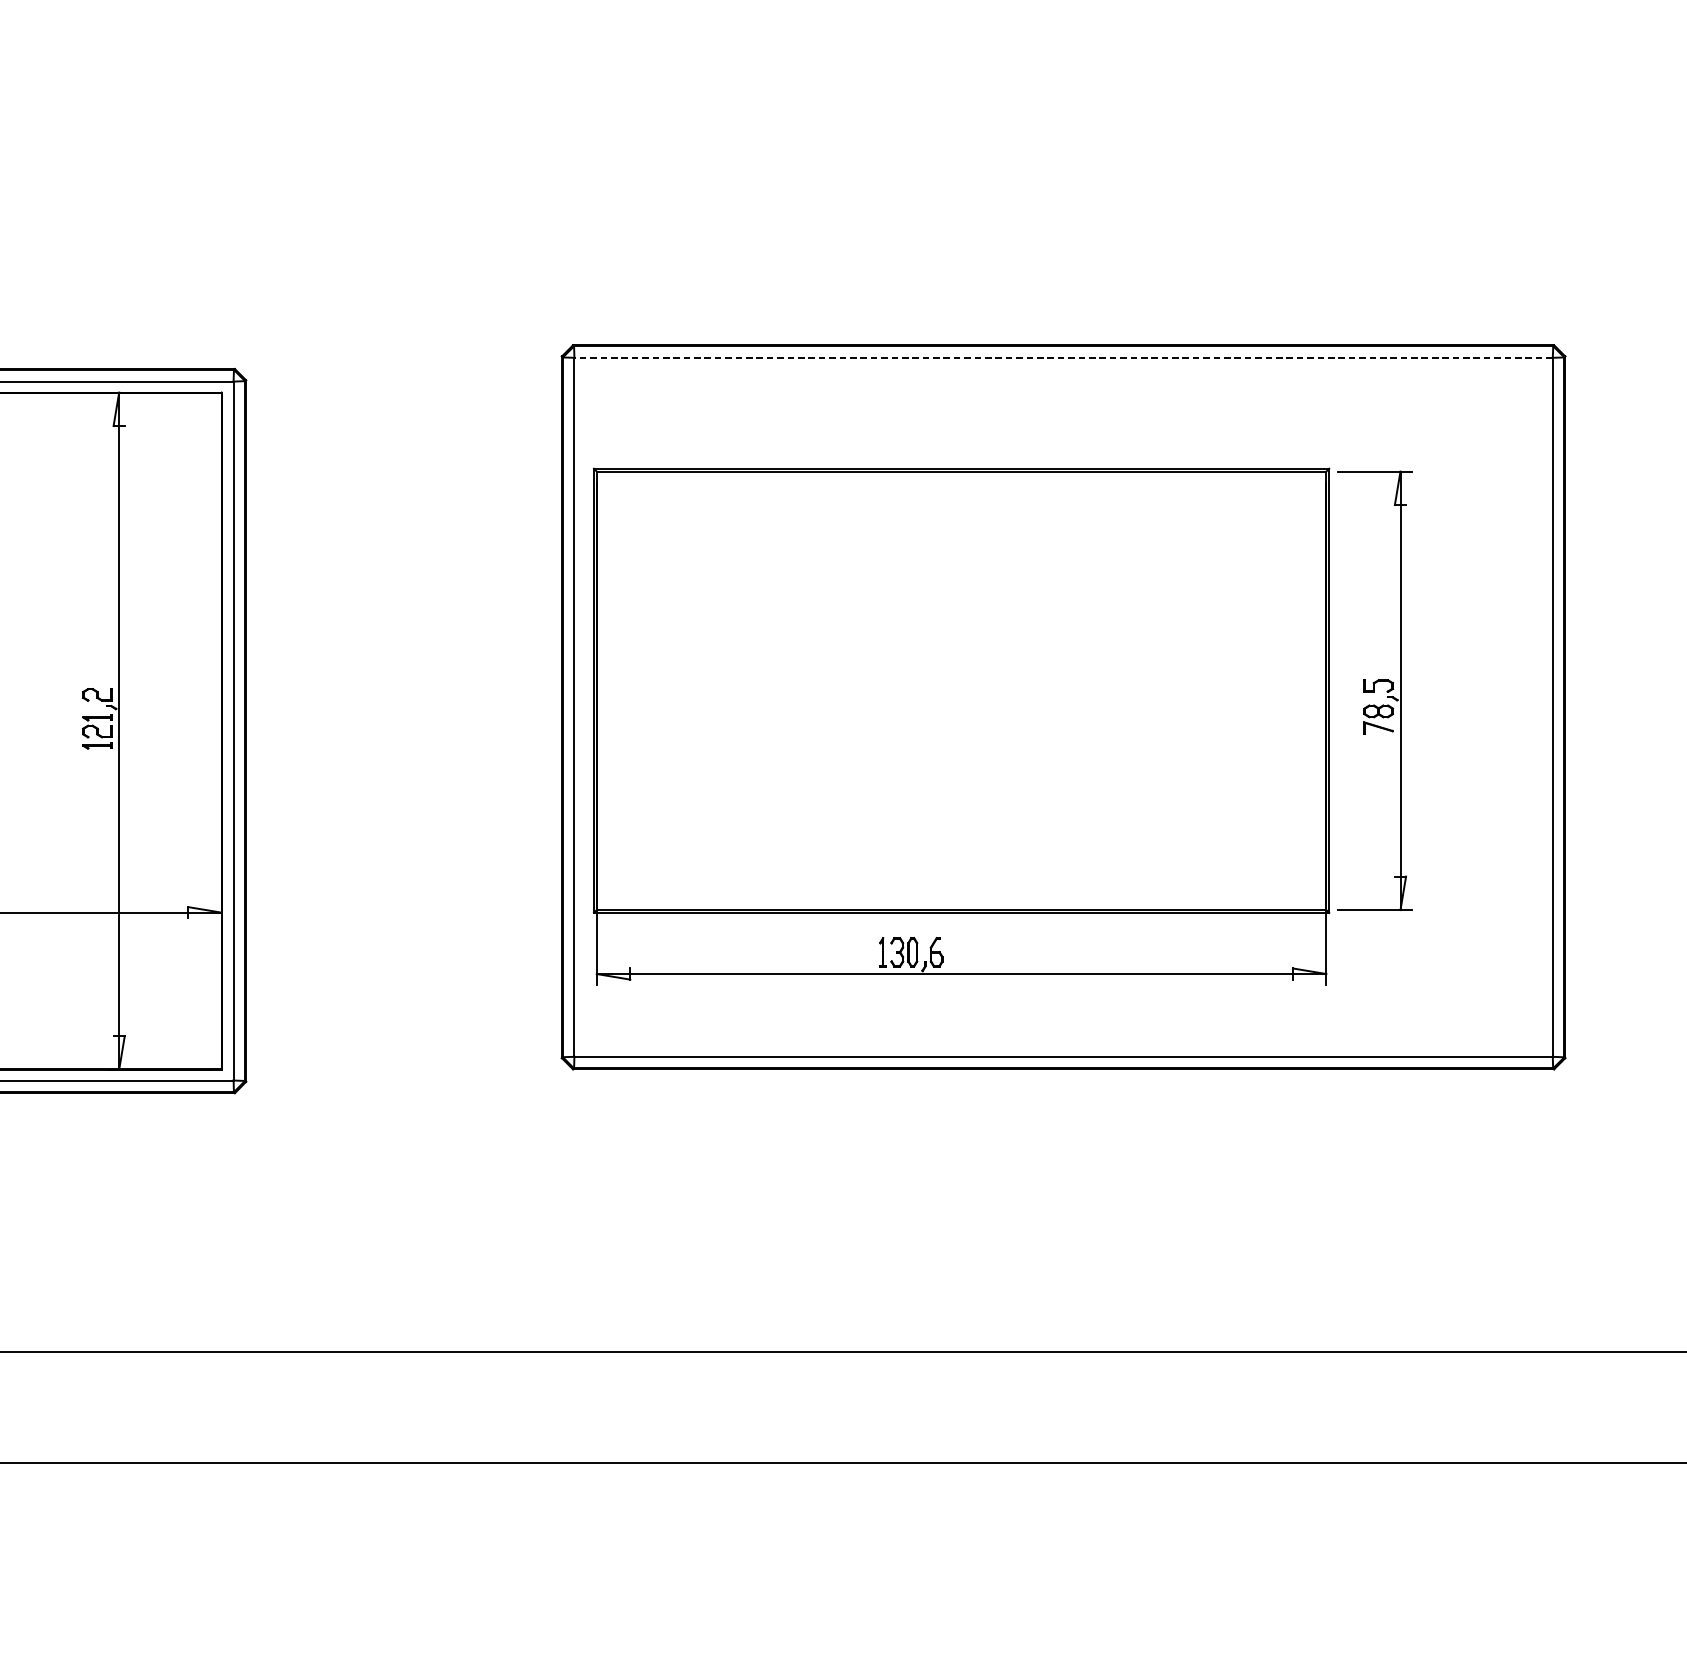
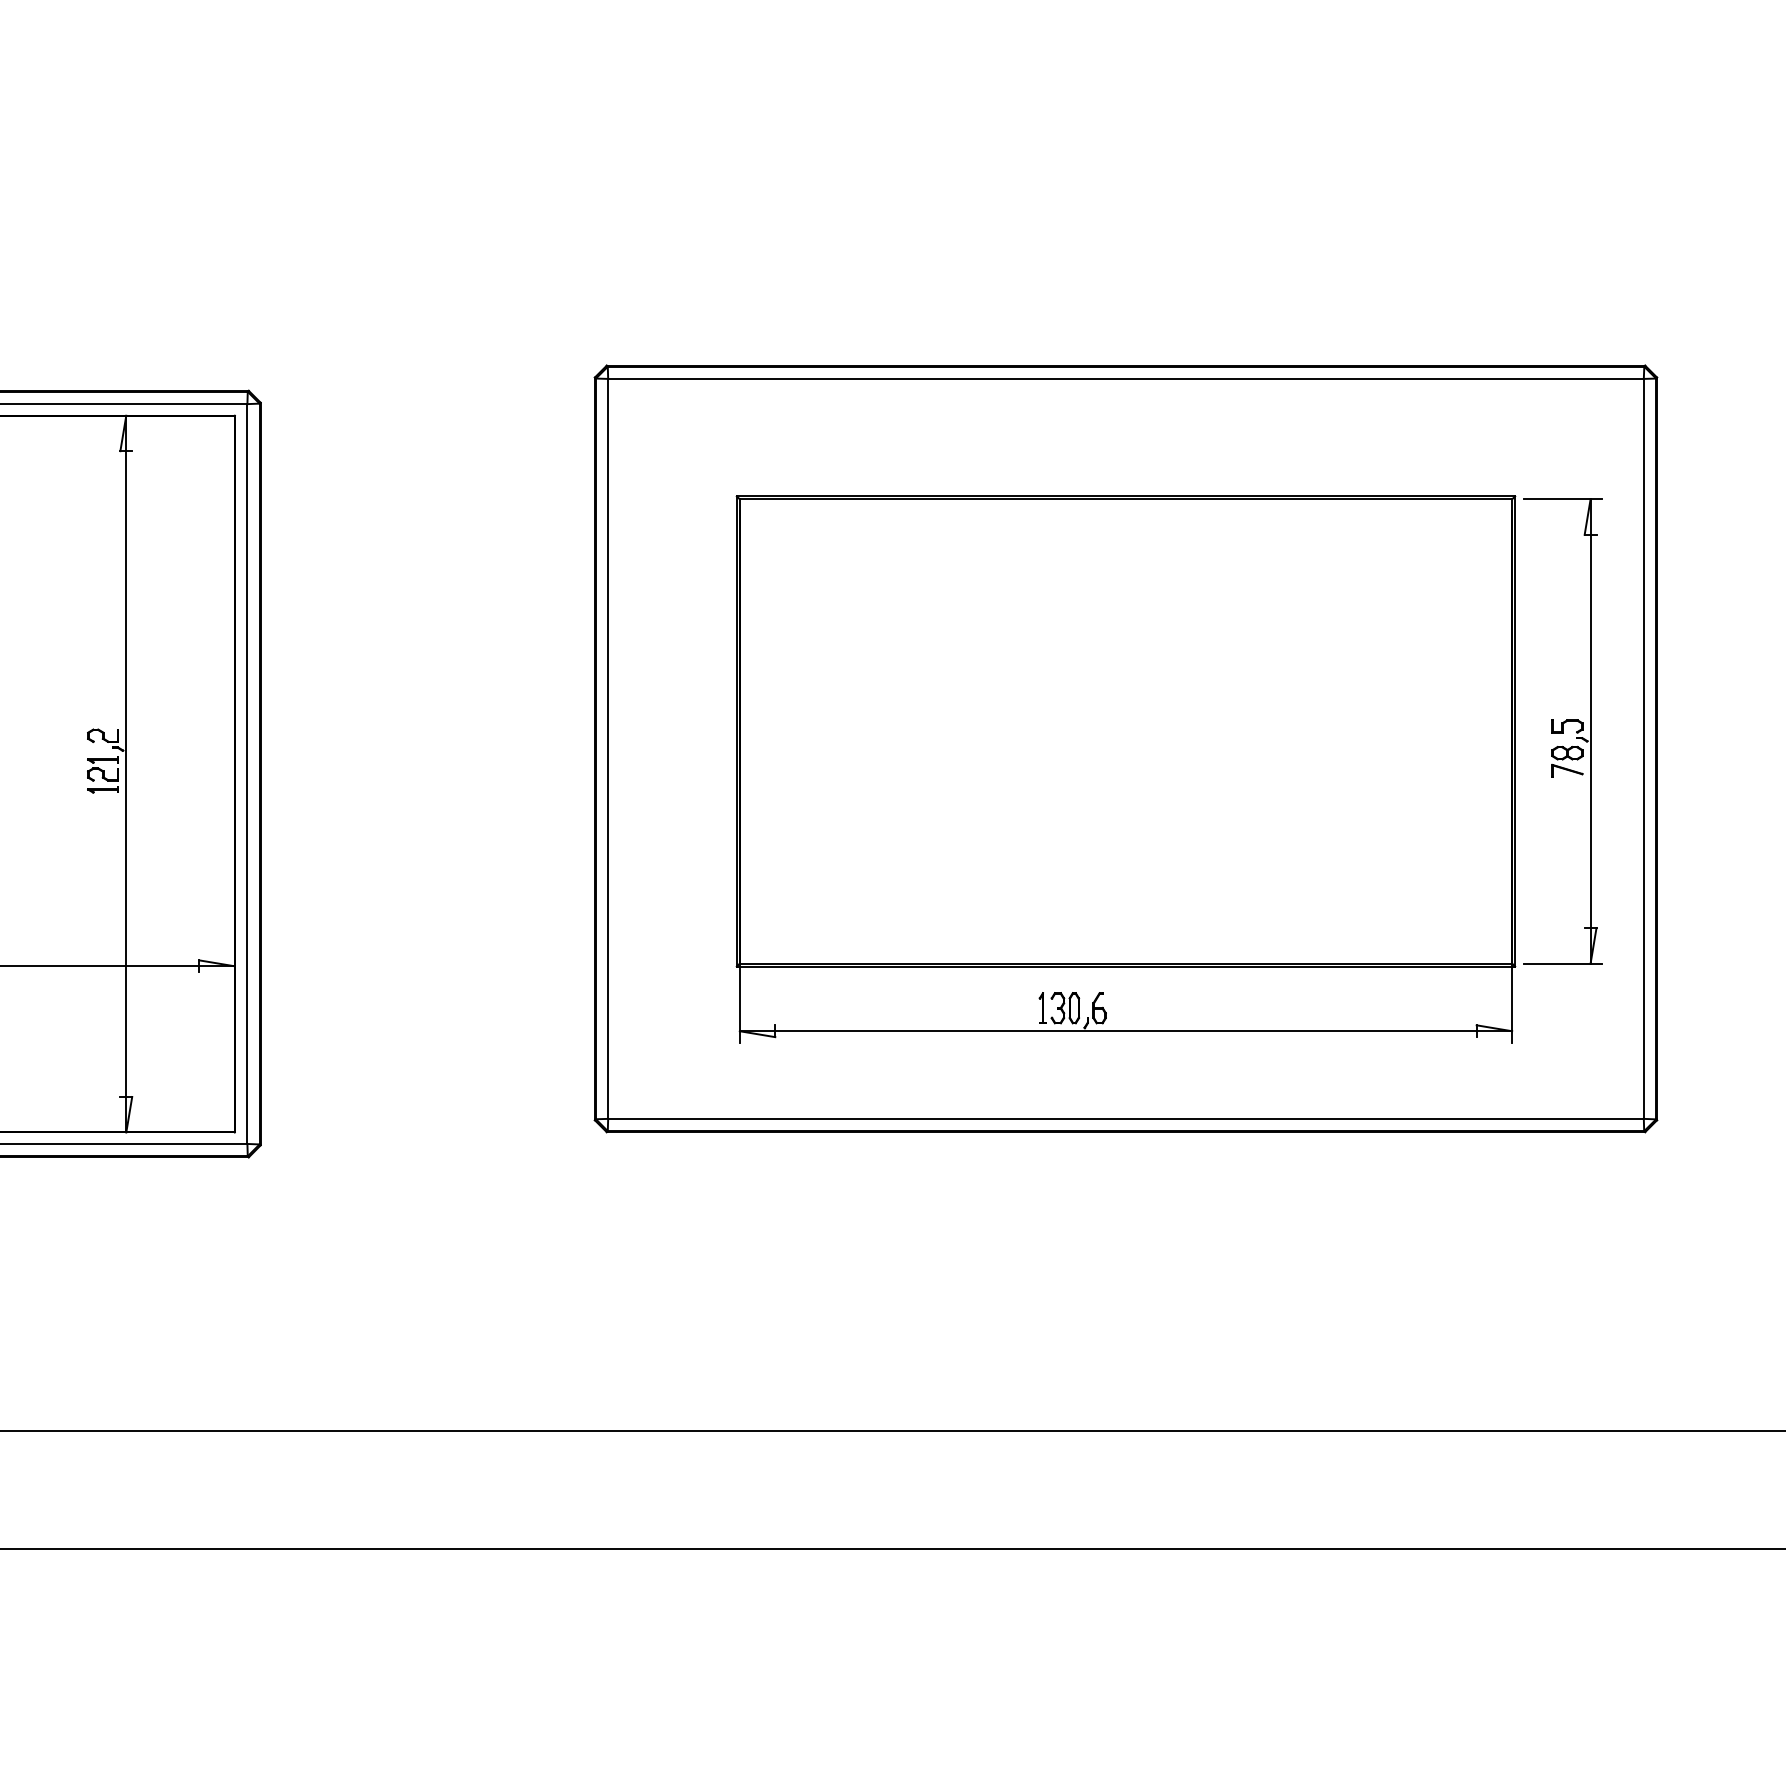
line: (1063, 357) -> (1125, 378), dashed -> solid
part: (1001, 726) -> (1168, 769), moved

